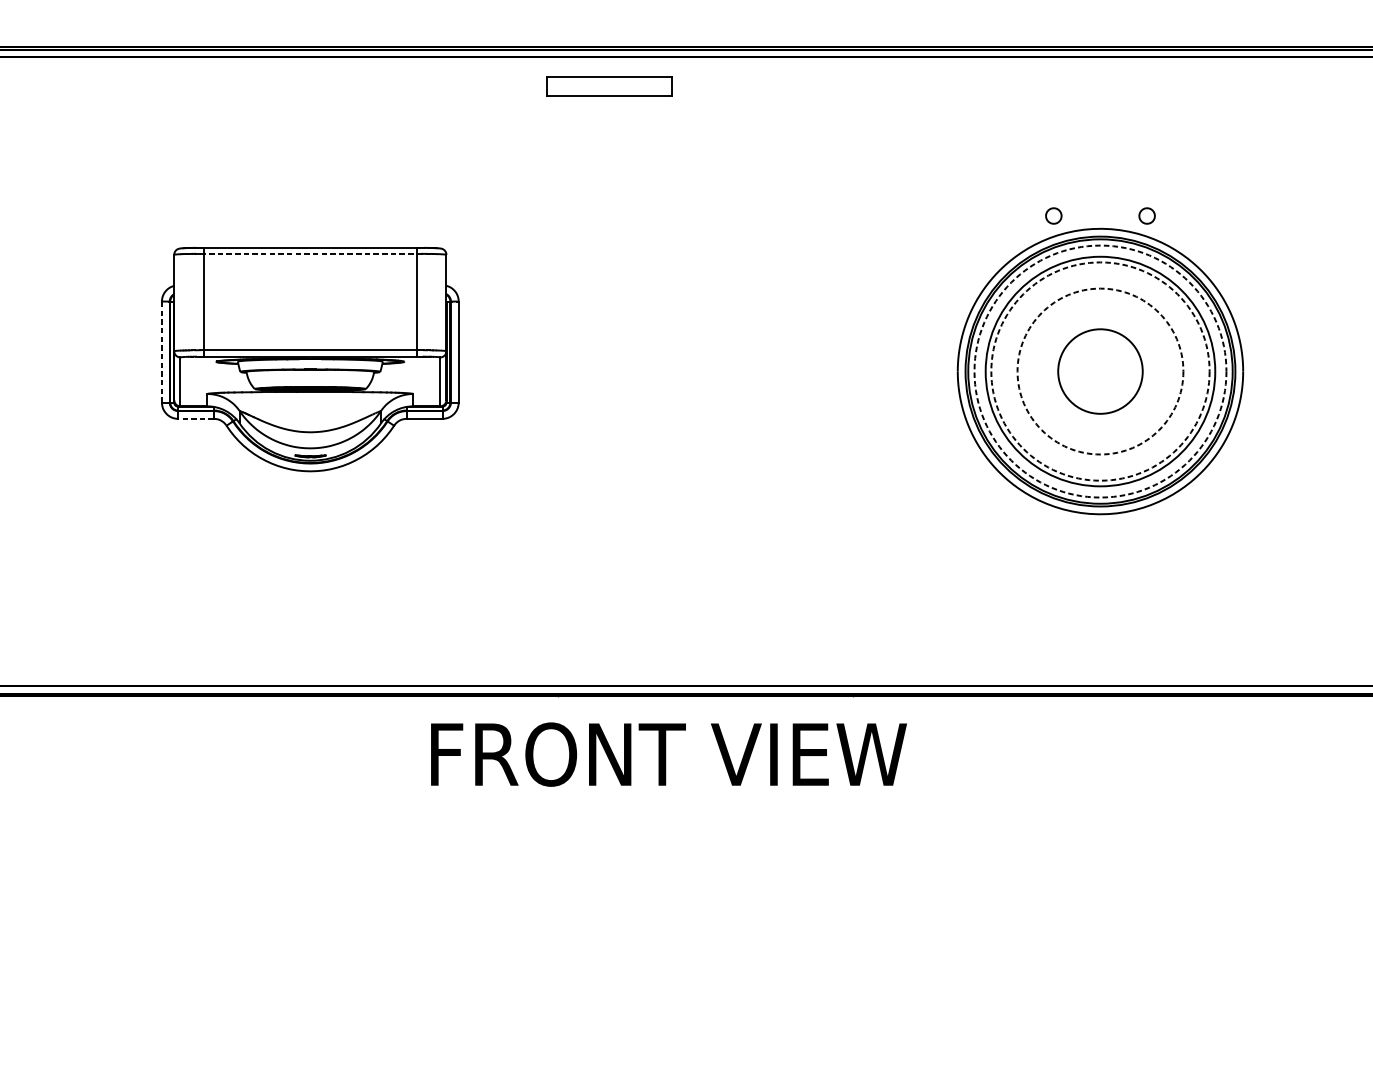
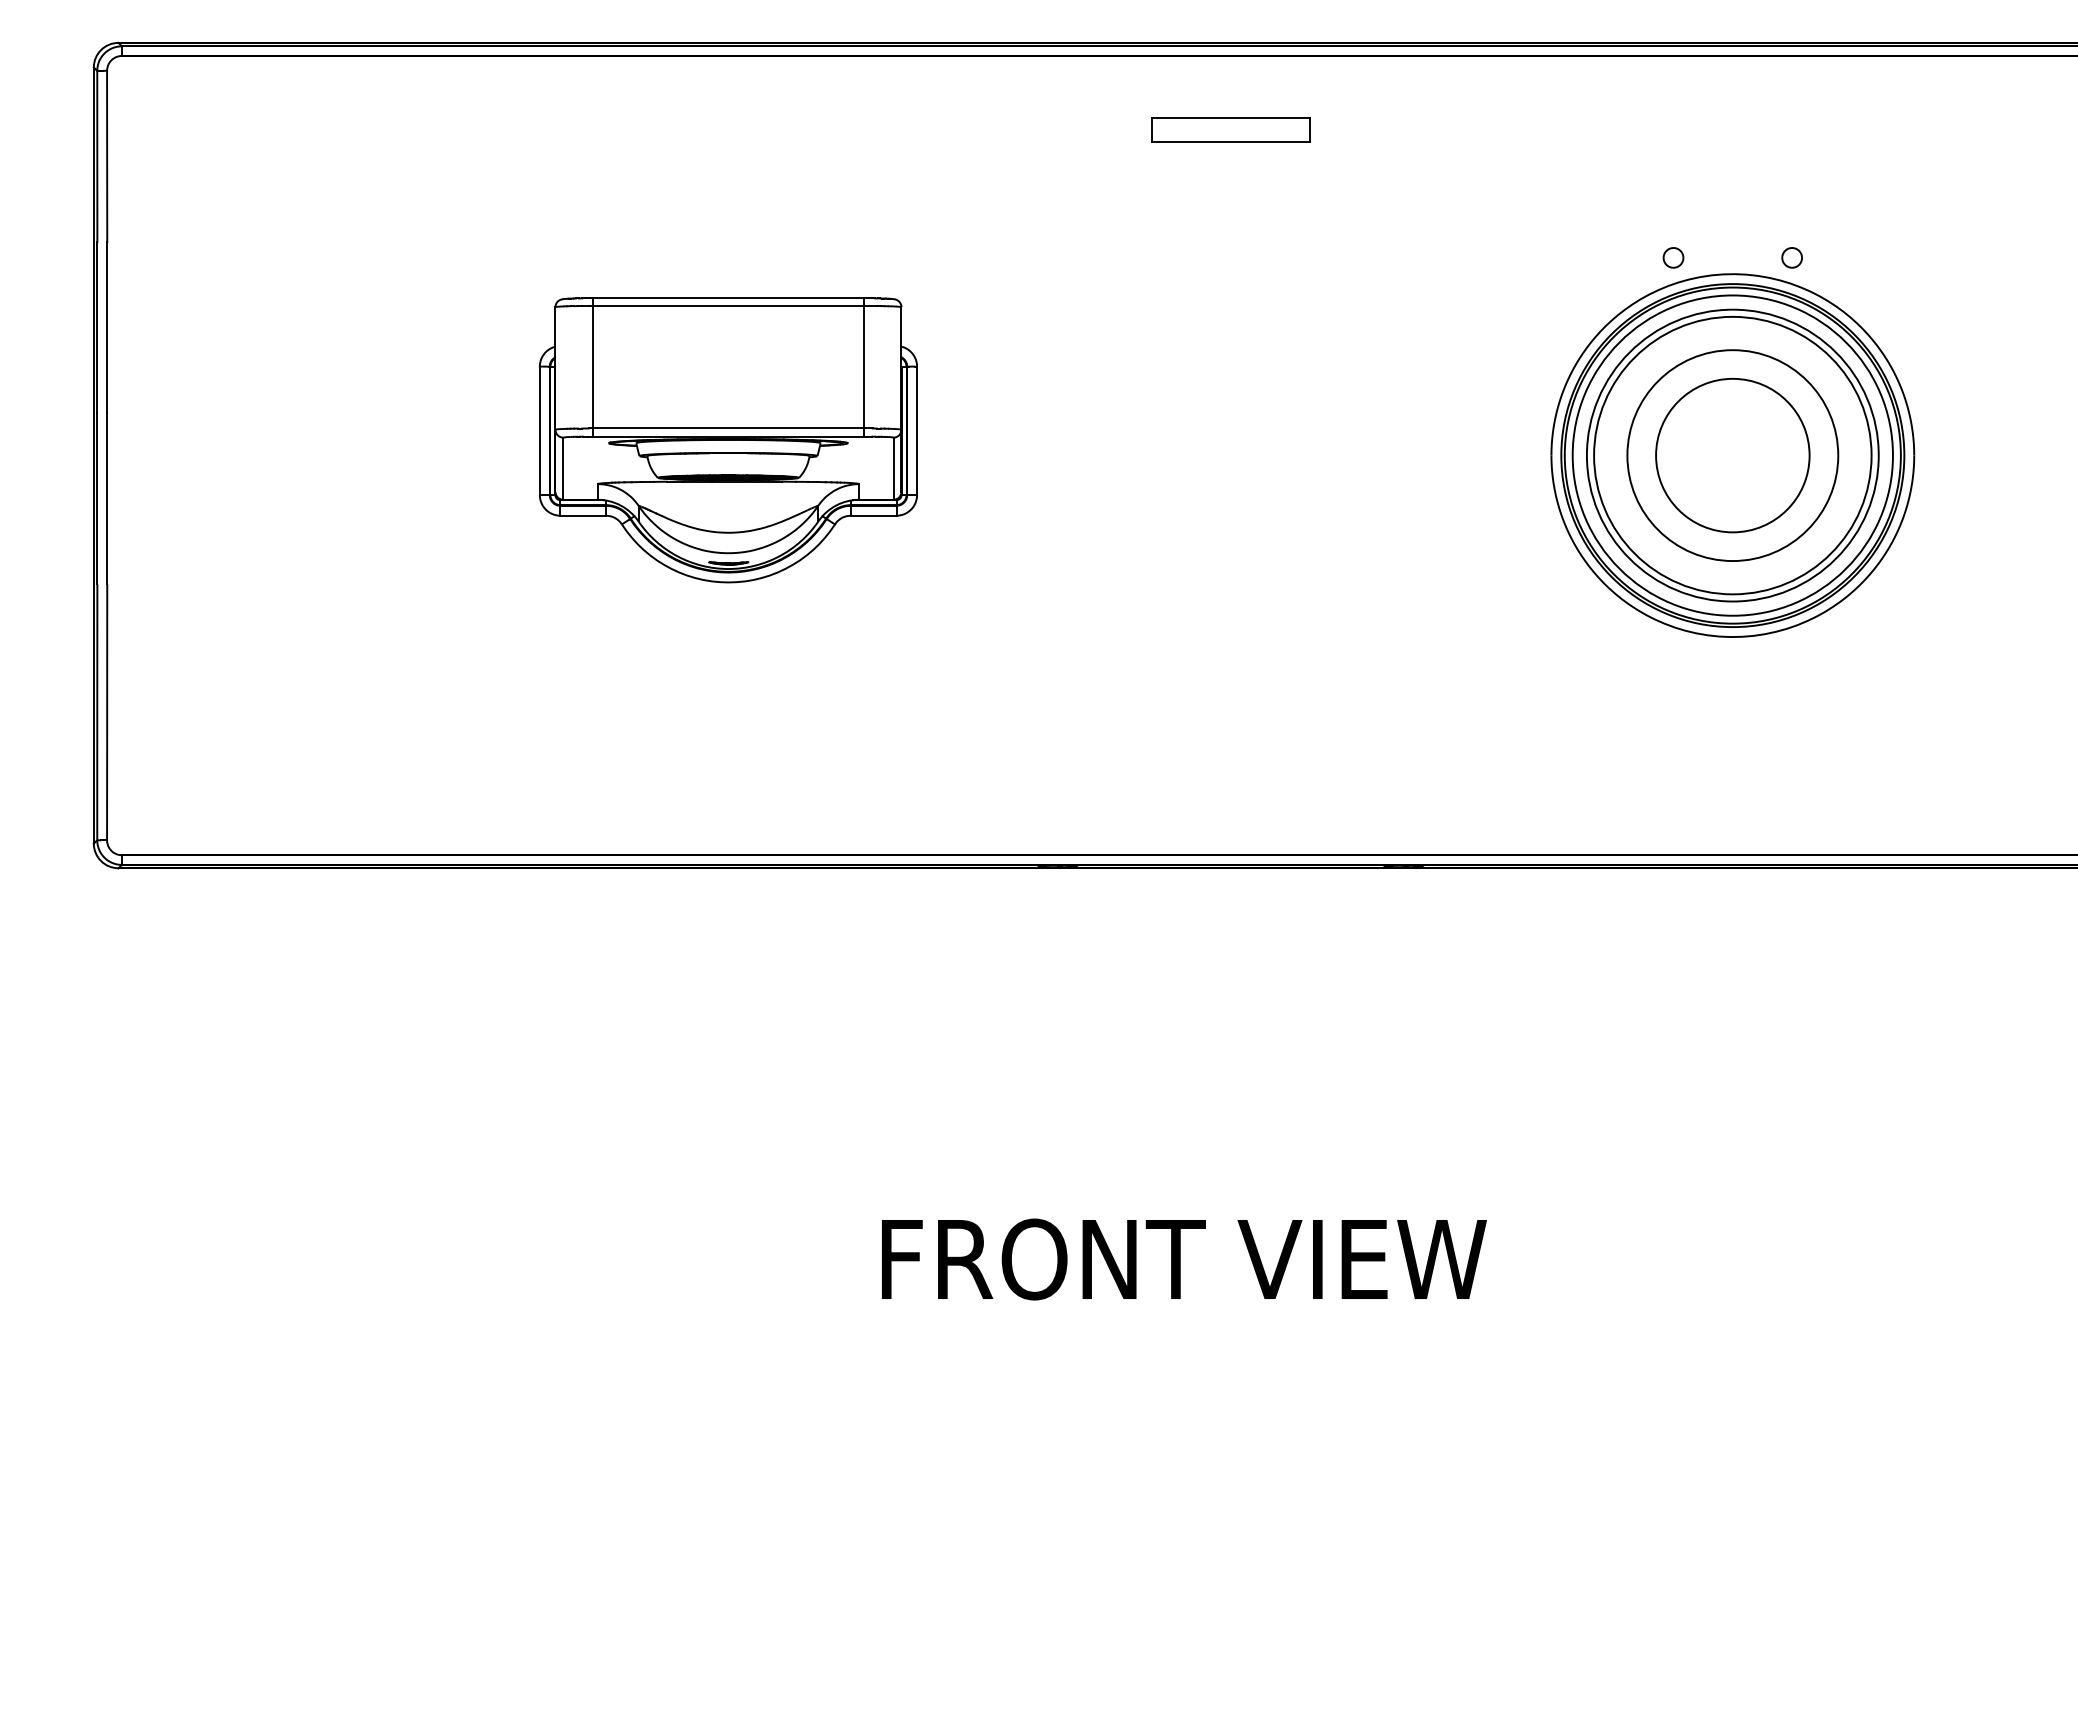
part: (609, 85) -> (1230, 129), moved
line: (308, 253) -> (726, 305), dashed -> solid
line: (161, 351) -> (539, 430), dashed -> solid
circle: (1100, 371) -> (1732, 455), dashed -> solid
circle: (1100, 371) -> (1732, 455), dashed -> solid
circle: (1100, 371) -> (1732, 455), dashed -> solid
circle: (1100, 371) -> (1732, 455), size x1.43
line: (196, 418) -> (583, 515), dashed -> solid
text: (669, 754) -> (1184, 1259), moved

